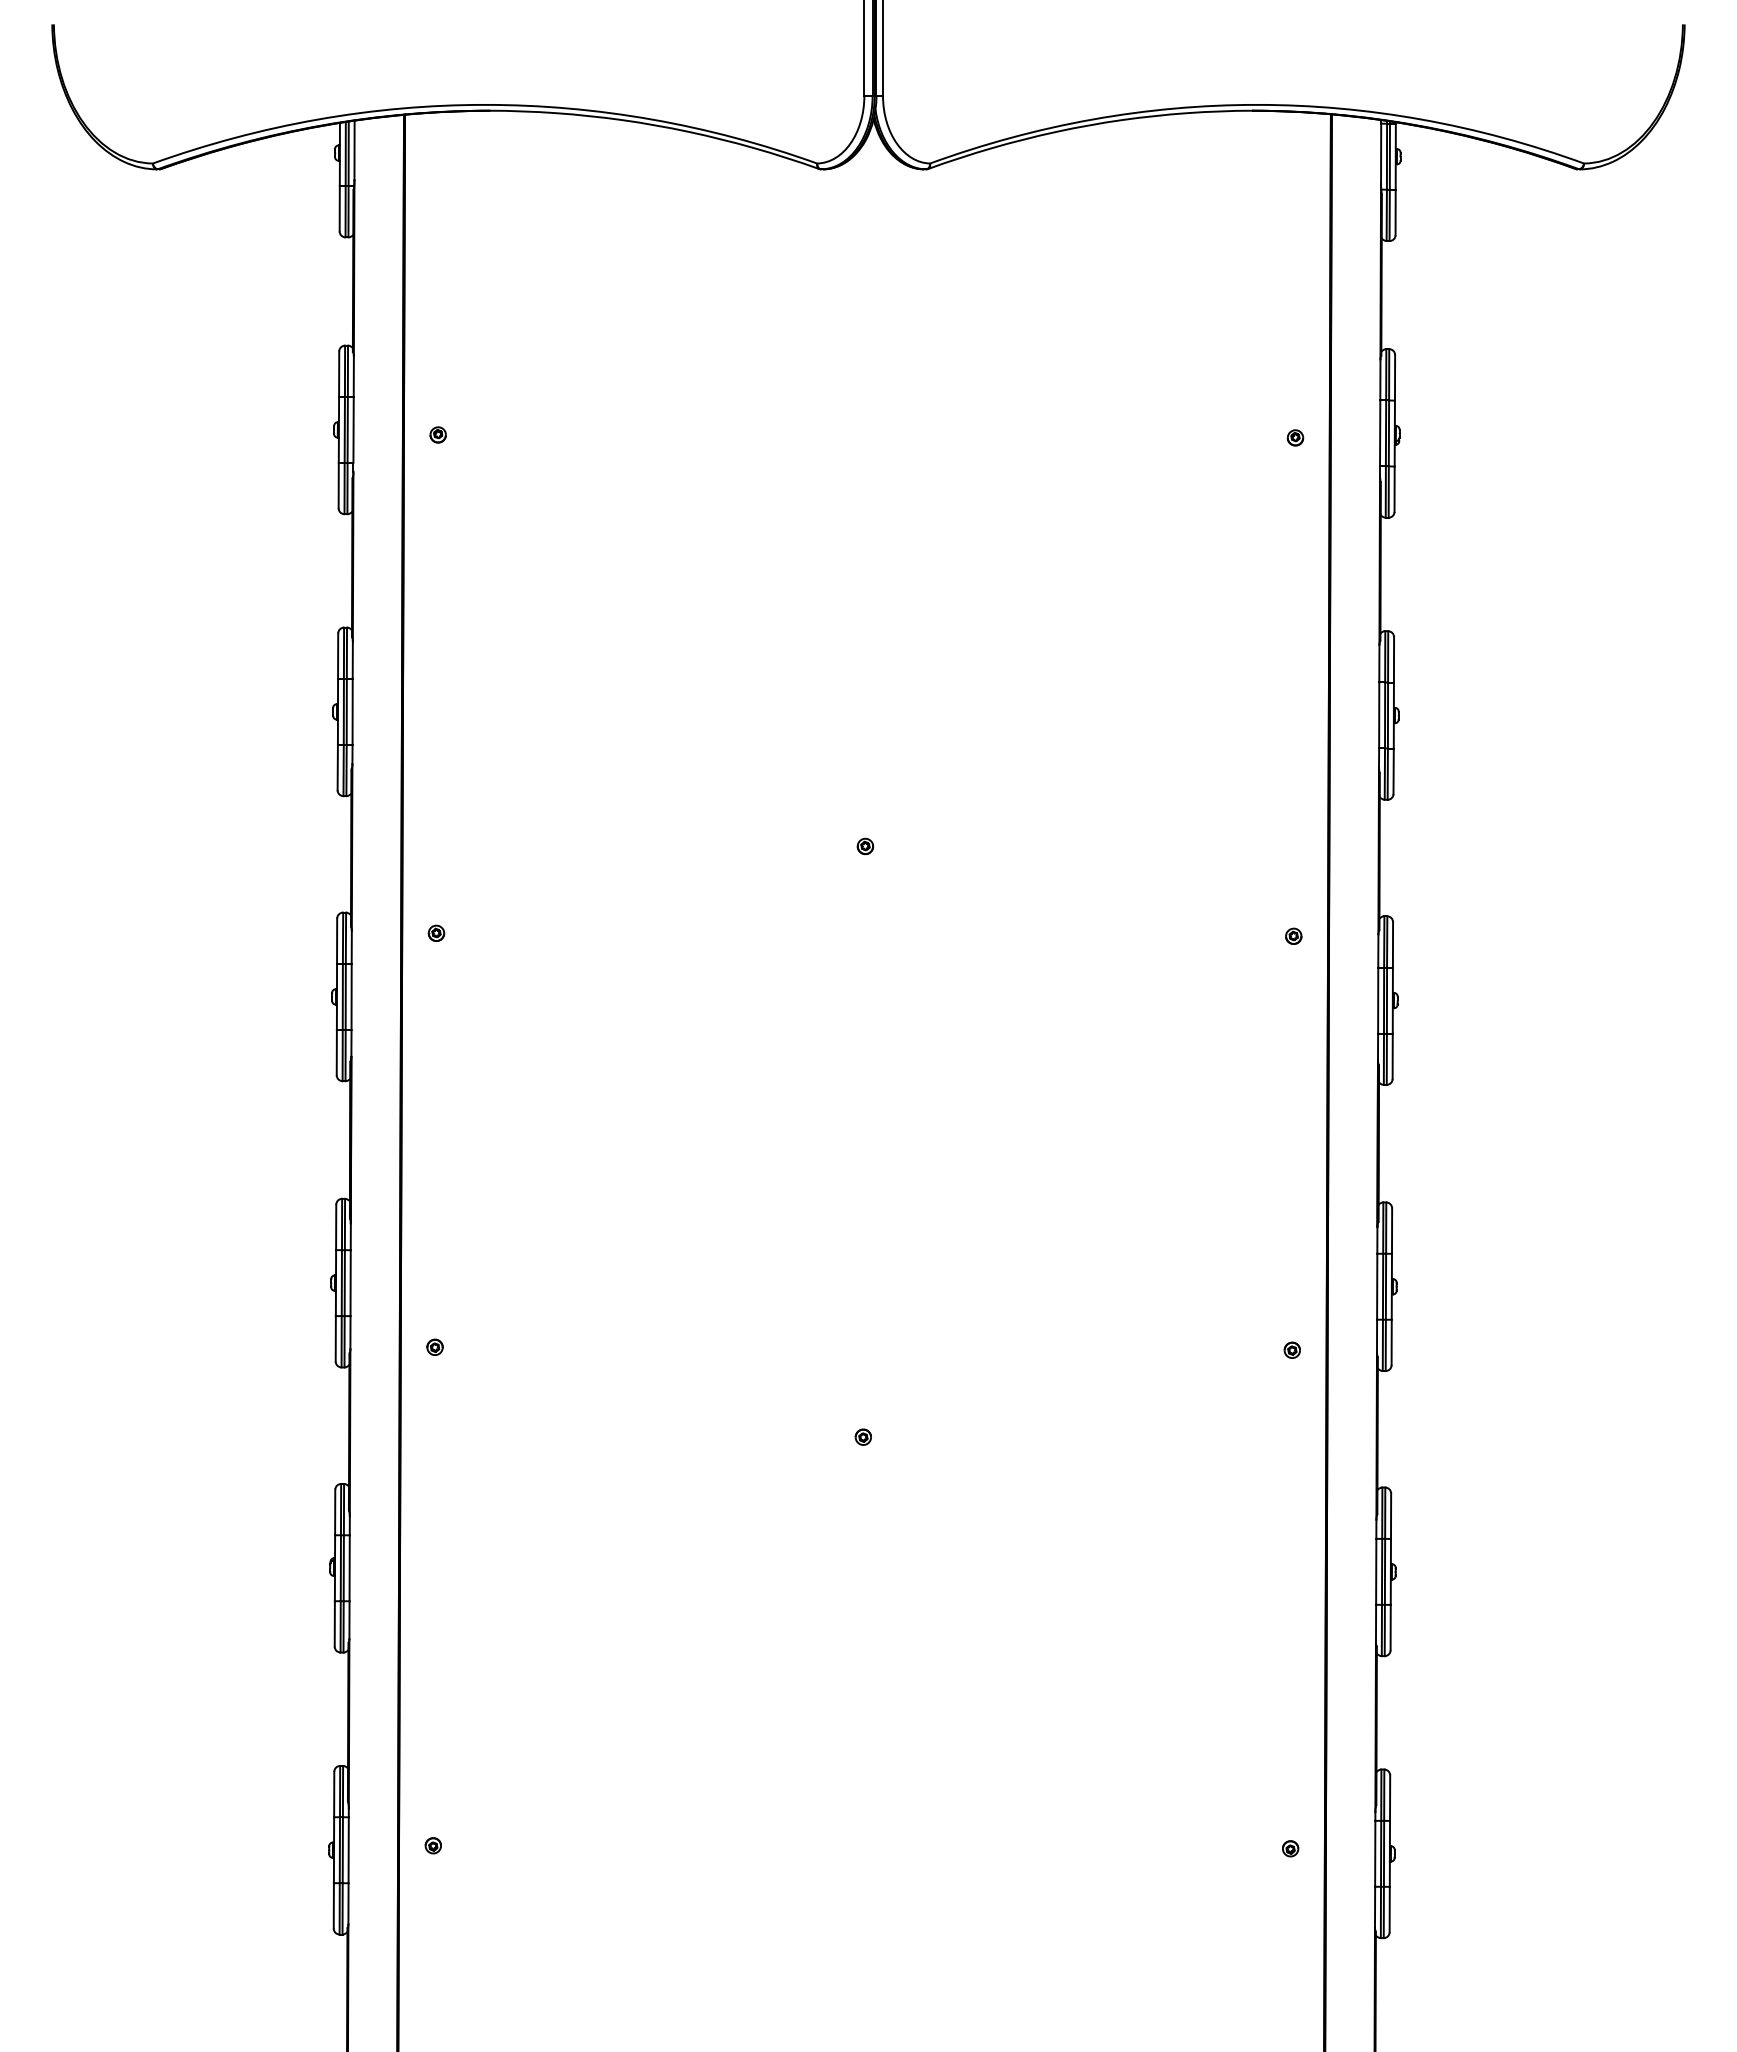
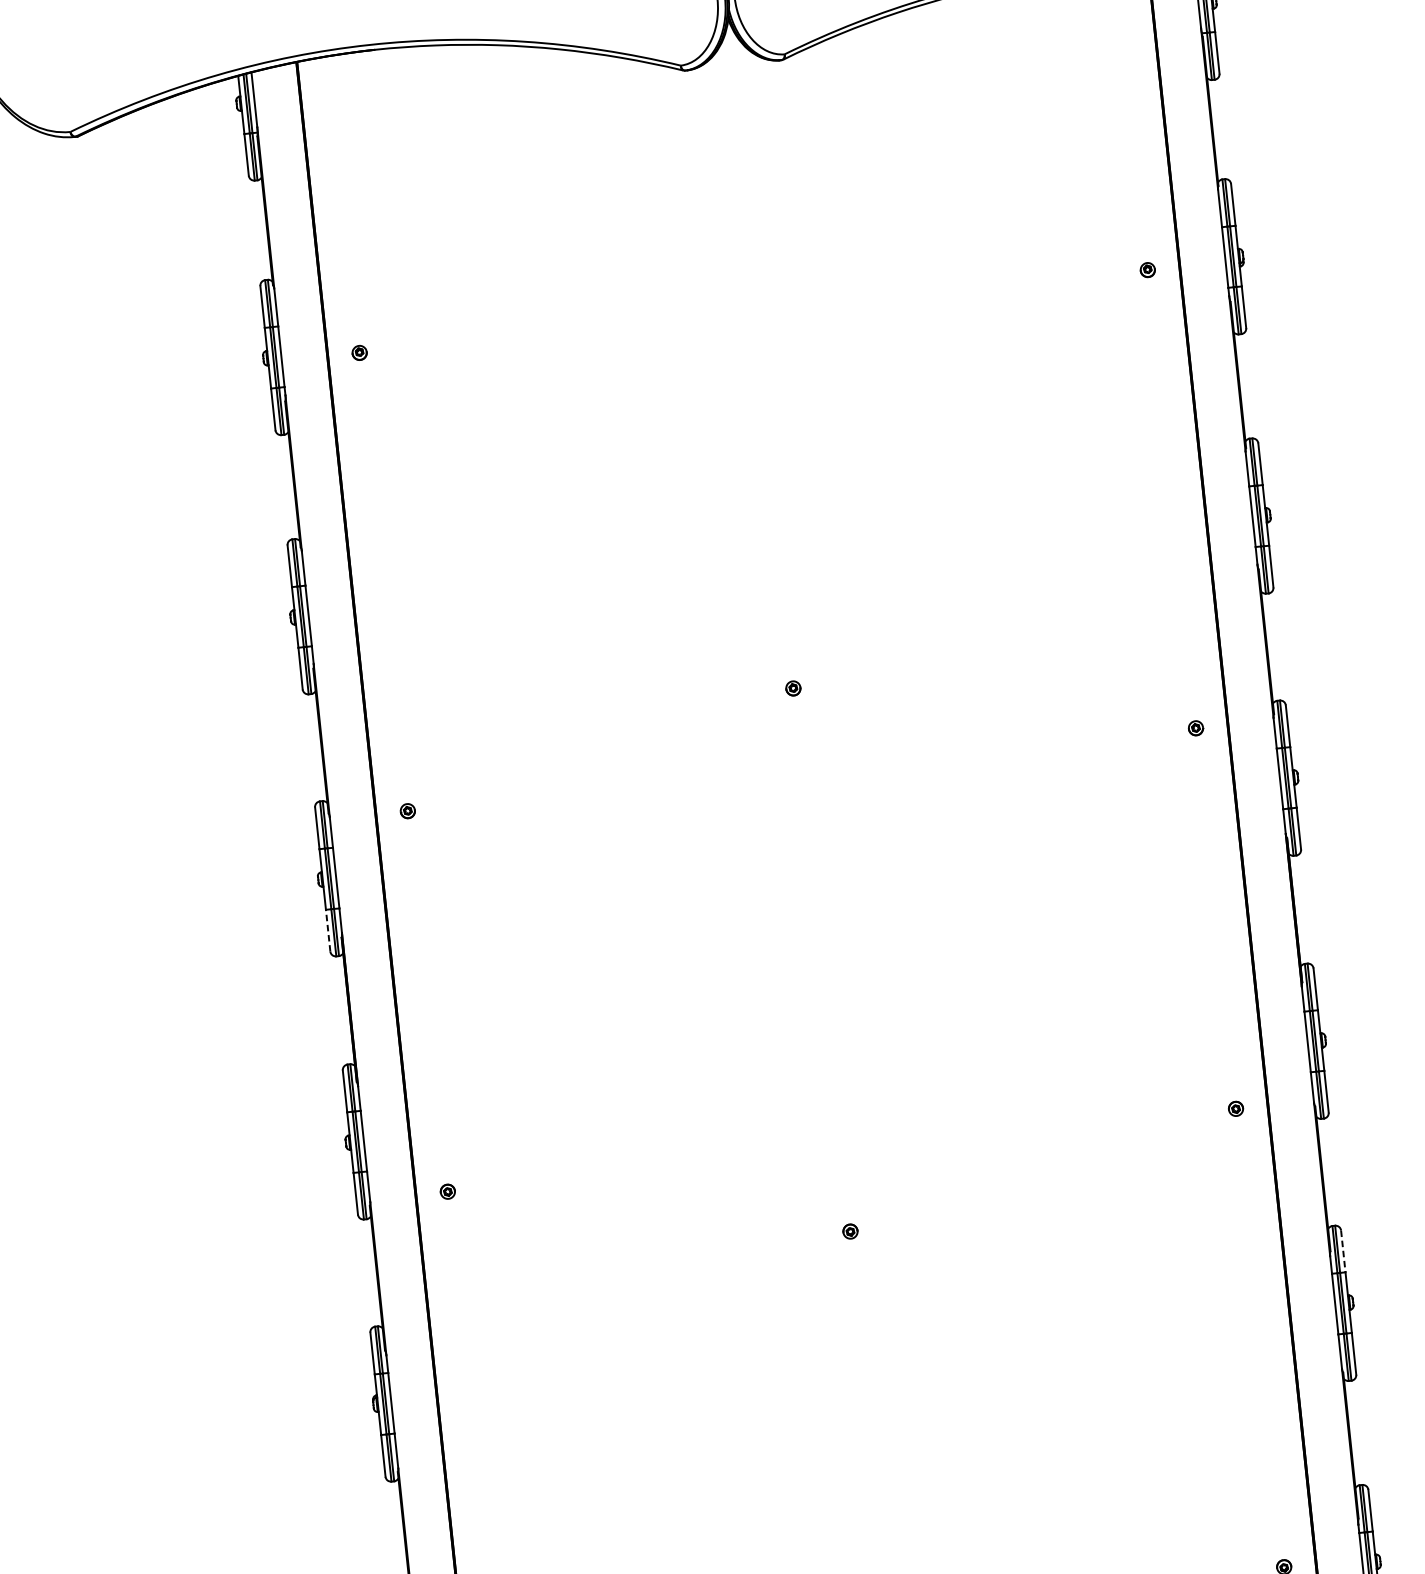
line: (336, 1052) -> (327, 930), solid -> dashed
line: (1391, 1516) -> (1343, 1251), solid -> dashed

